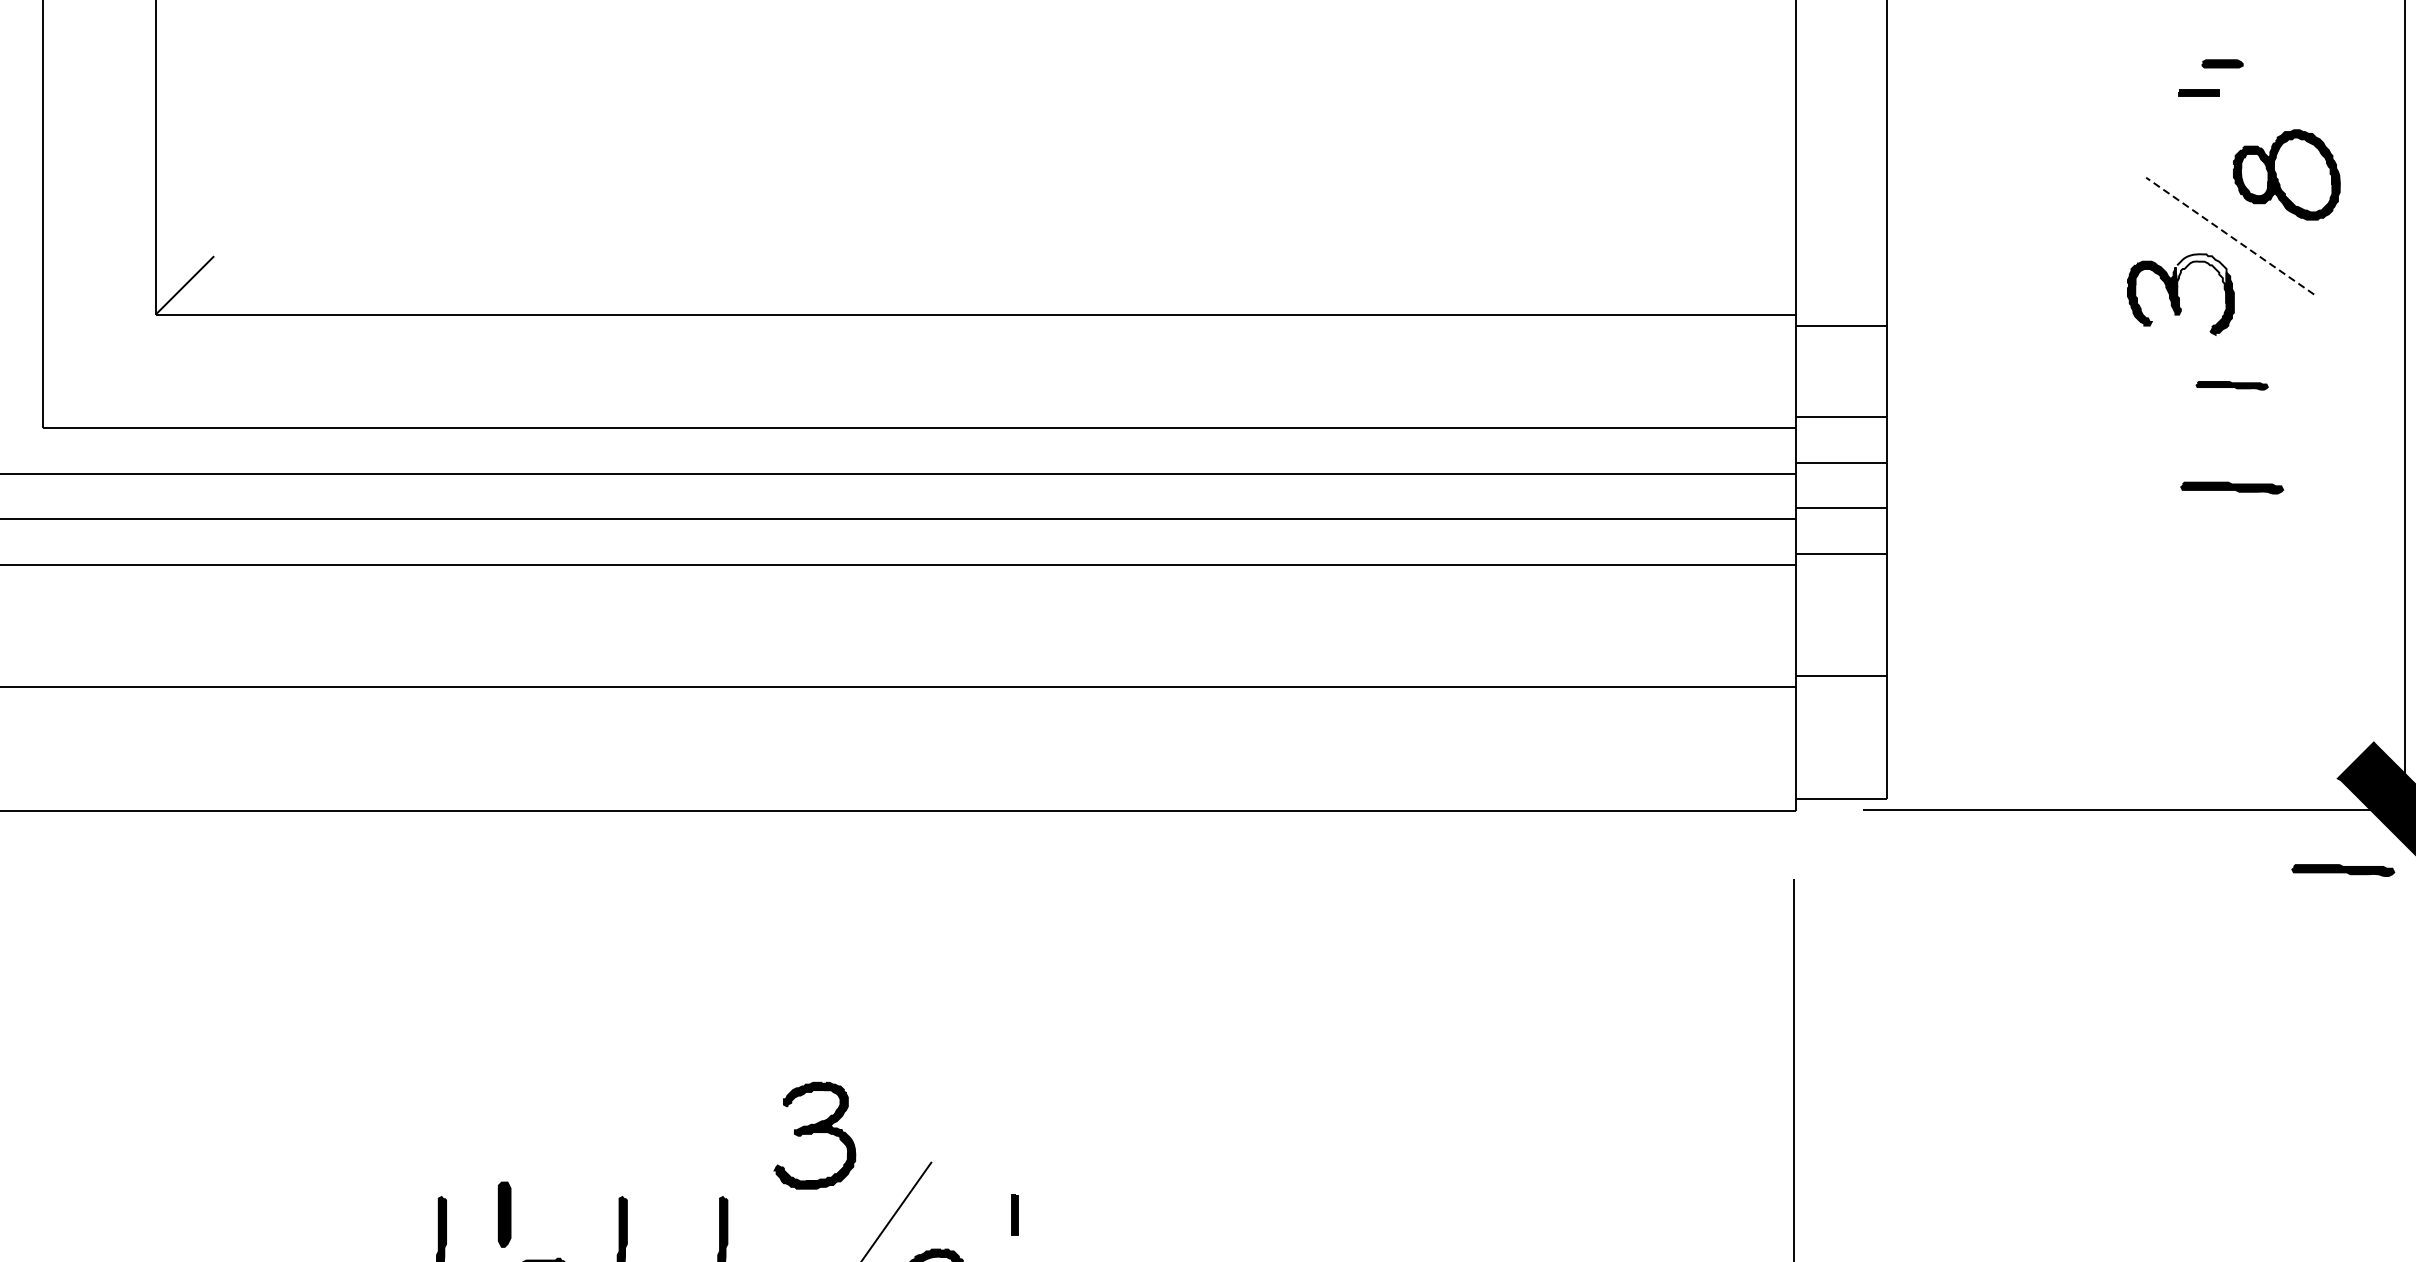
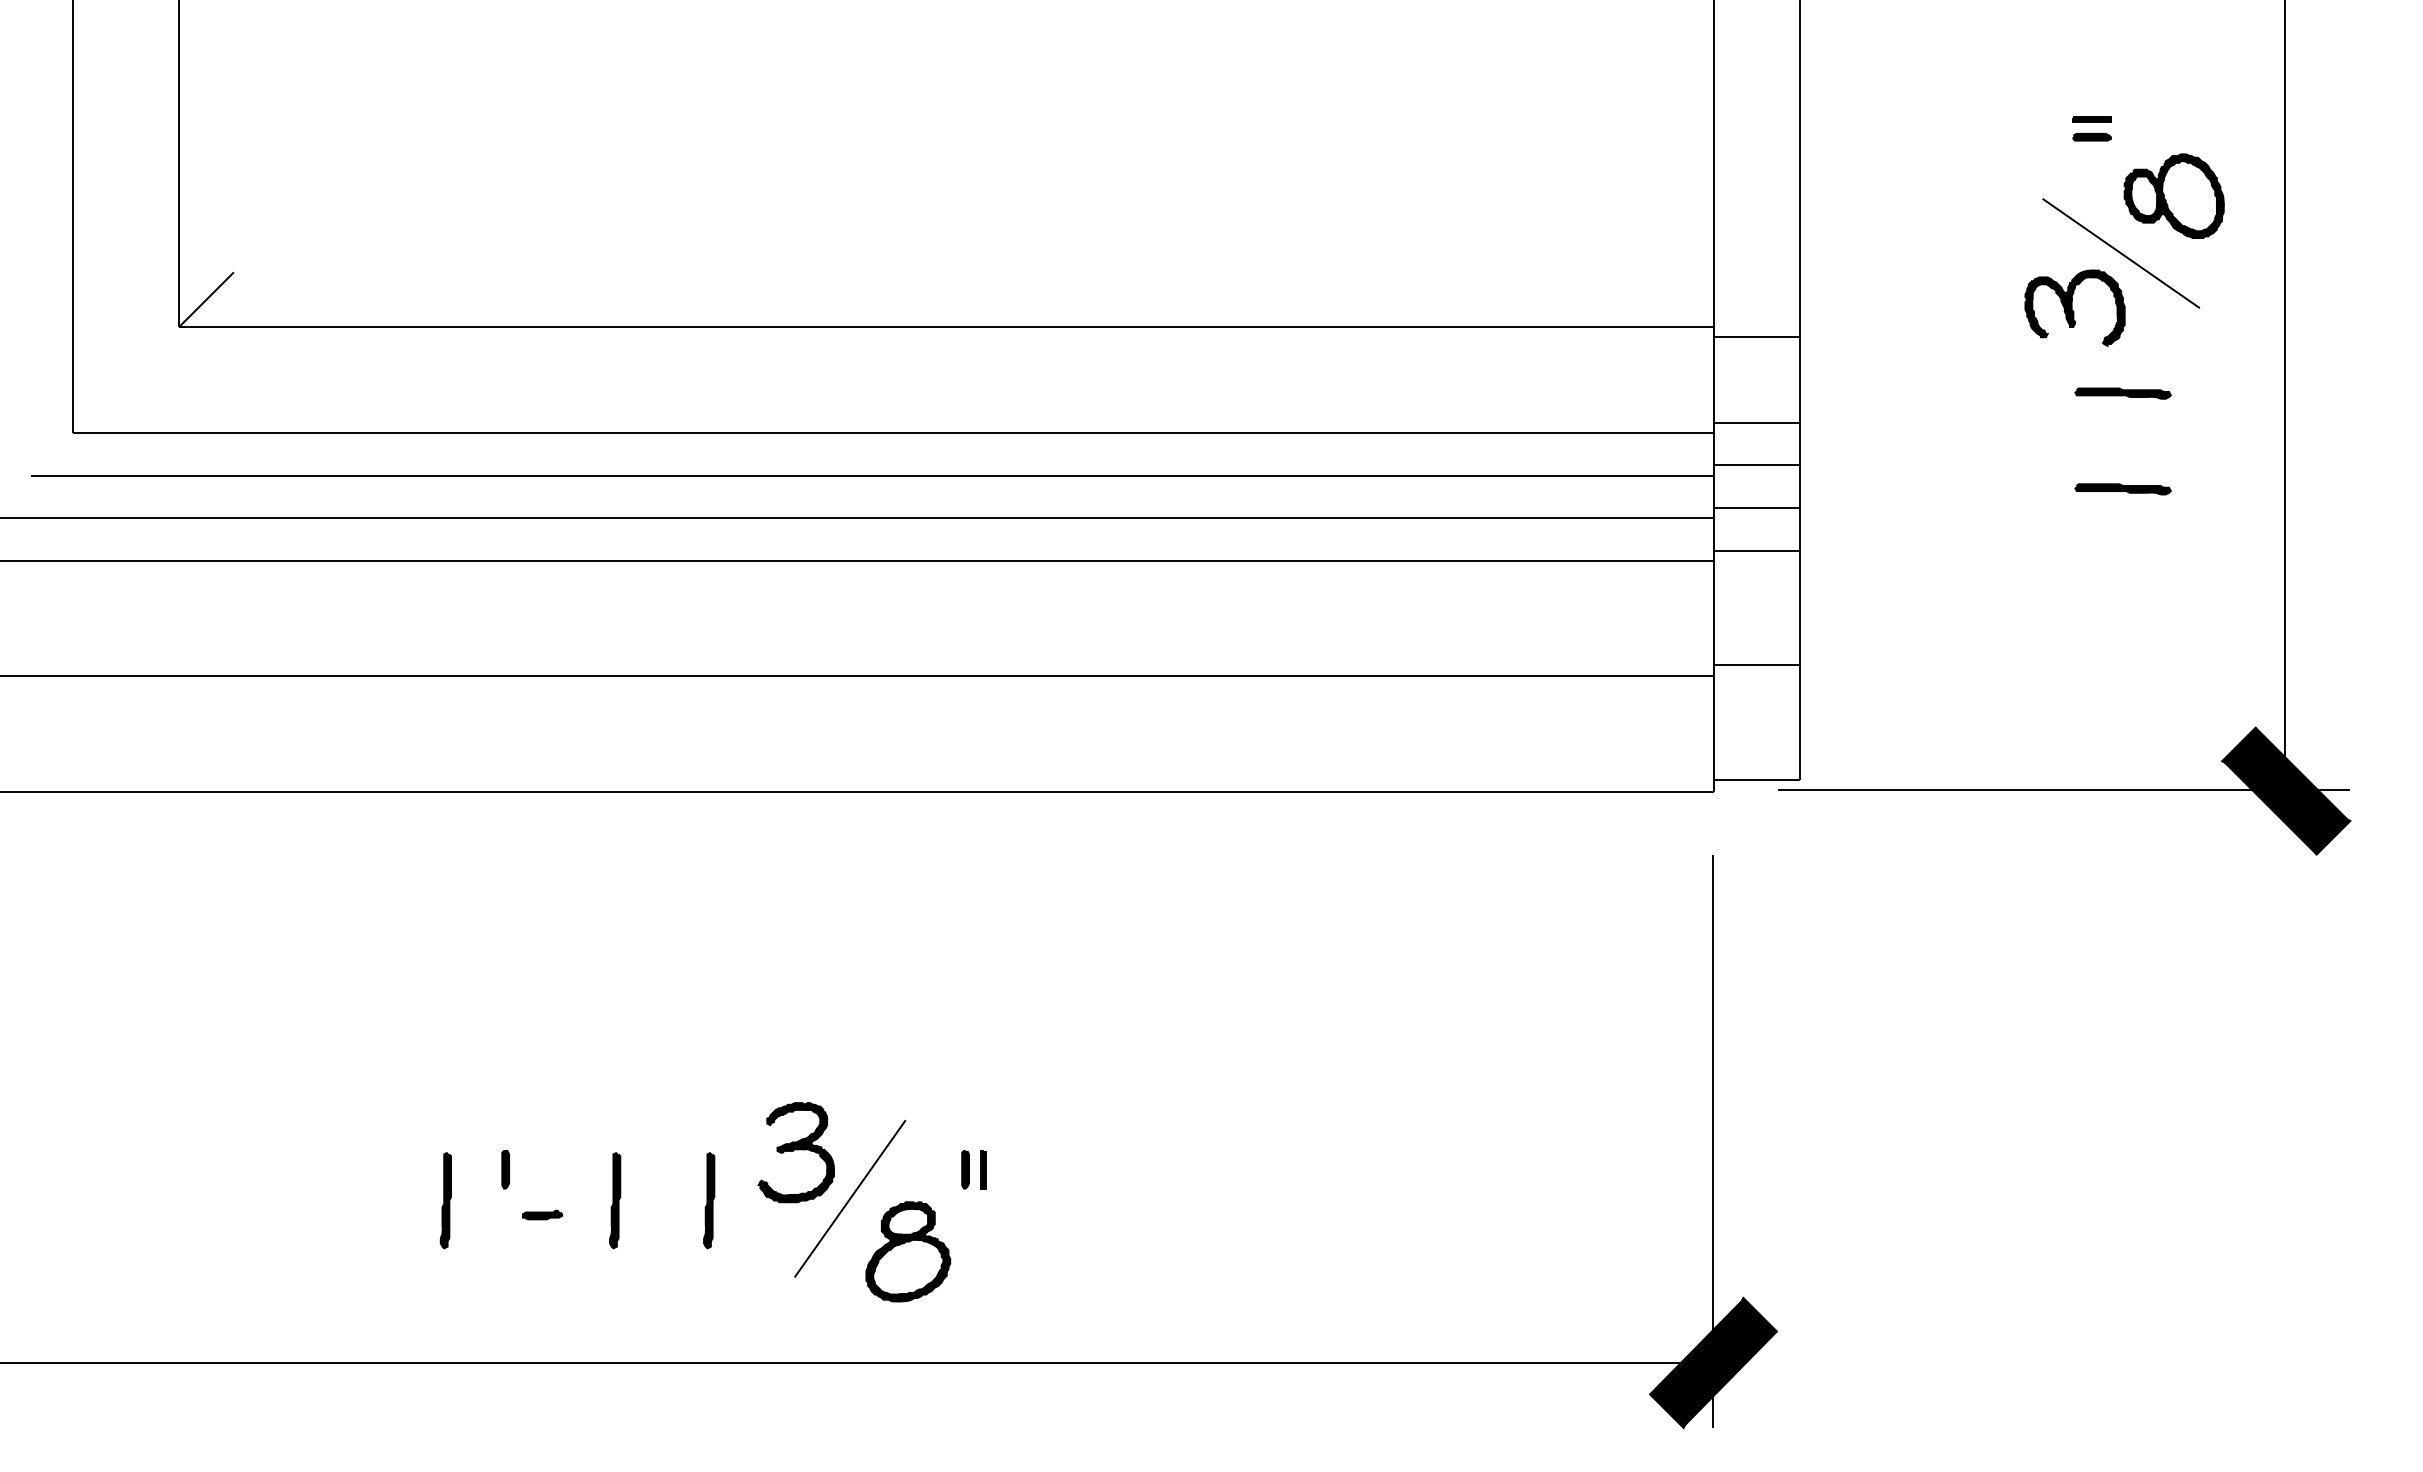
part: (2221, 63) -> (2091, 136), moved
line: (2230, 236) -> (2121, 253), dashed -> solid
fill: (2200, 278) -> (2093, 293), added
part: (2231, 385) -> (2122, 393), size x1.43
part: (2342, 870) -> (2226, 847), removed
part: (814, 1135) -> (795, 1152), moved
part: (504, 1214) -> (505, 1169), size x0.62
part: (995, 1214) -> (965, 1169), added

